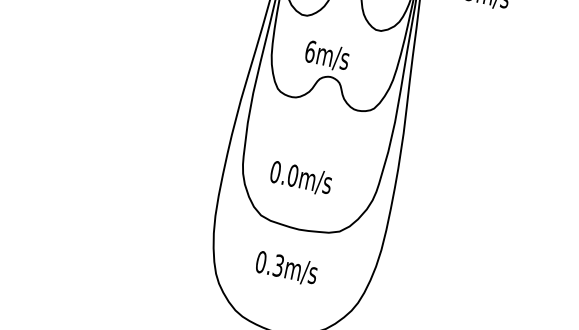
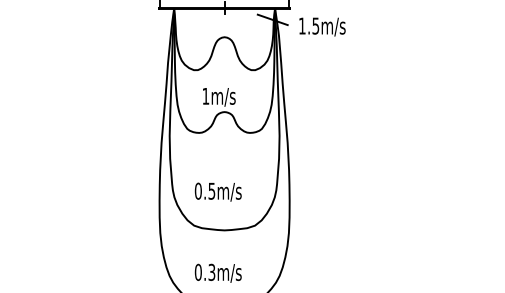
text: (310, 50) -> (205, 95), 6m/s -> 1m/s
text: (292, 174) -> (211, 190), 0.0m/s -> 0.5m/s
text: (285, 267) -> (217, 272), moved

